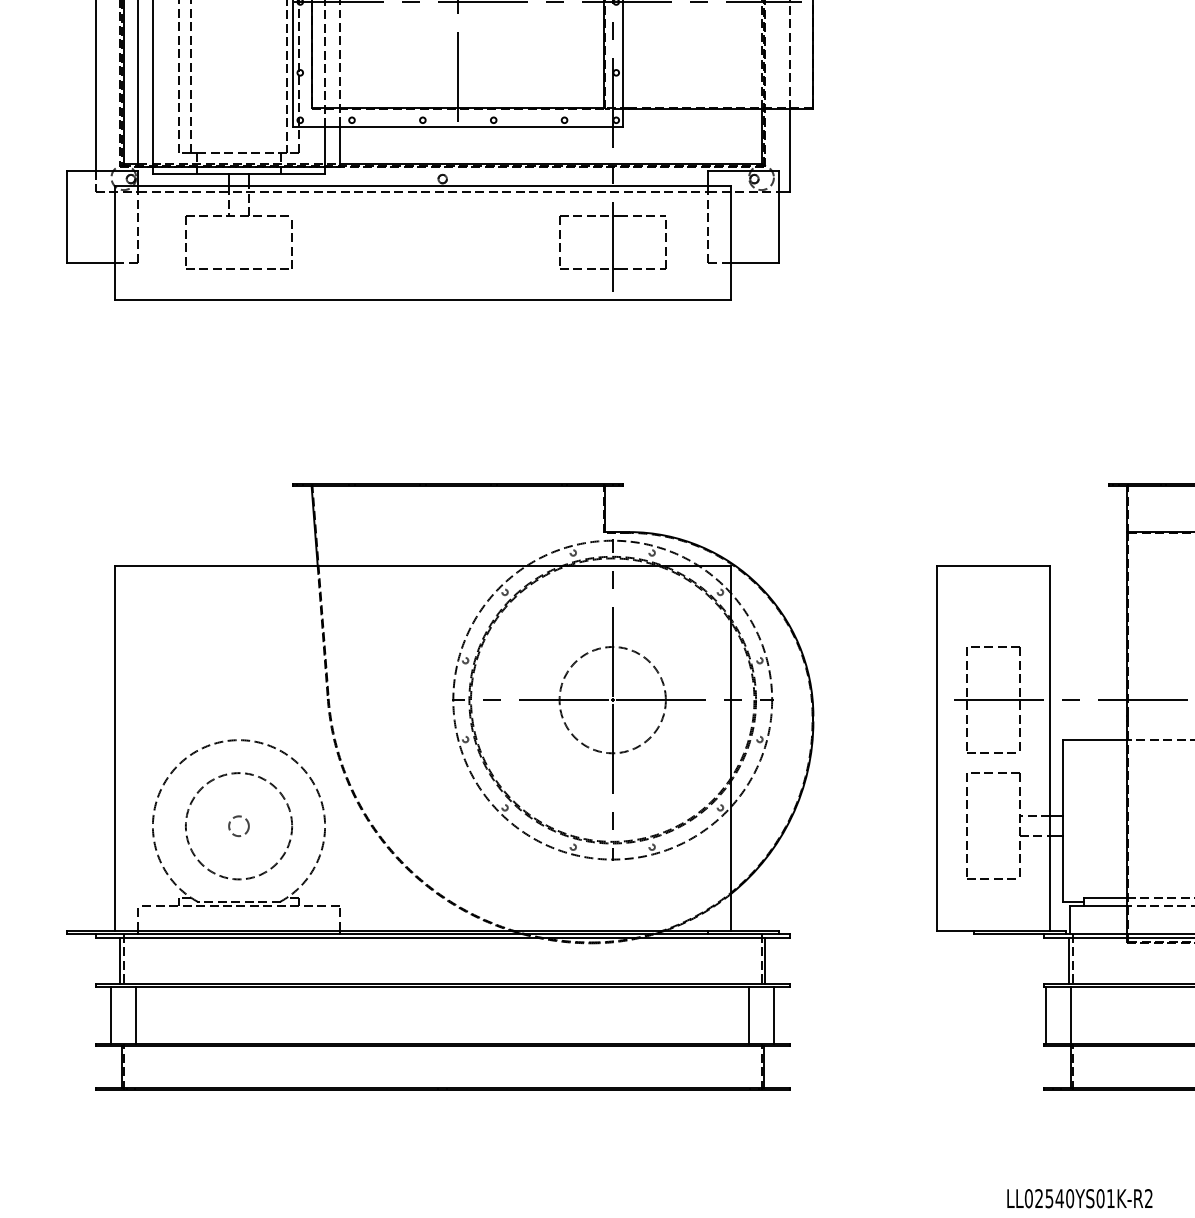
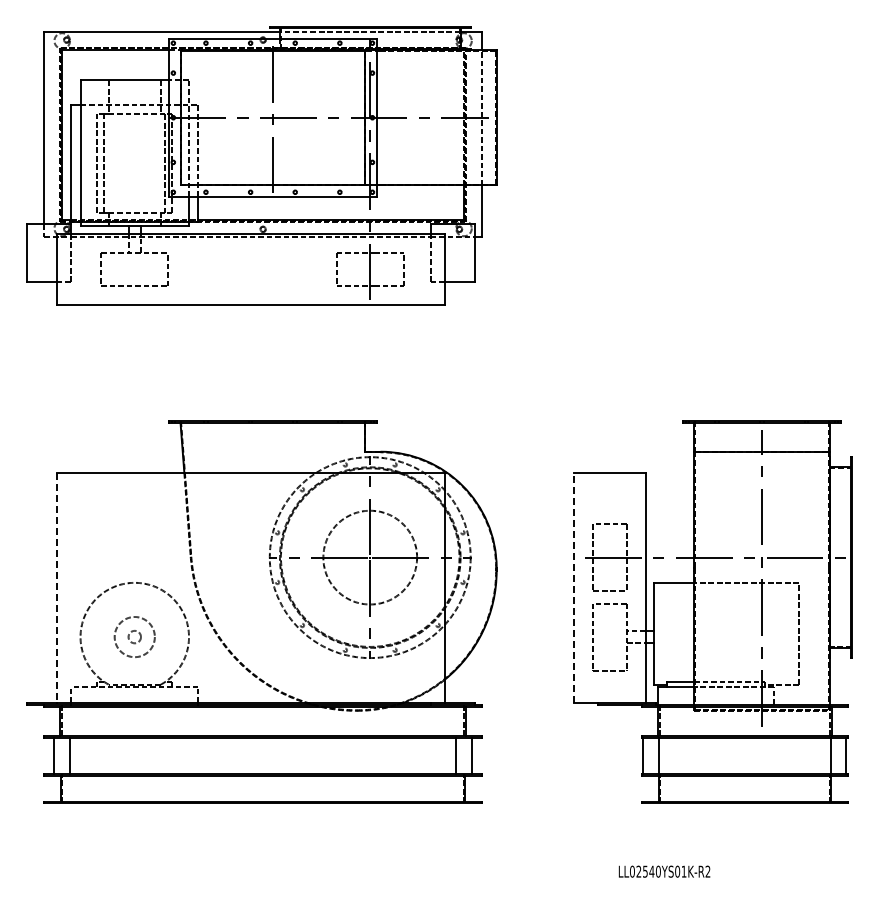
circle: (611, 699) -> (369, 557), size x1.4
line: (114, 747) -> (56, 587), solid -> dashed
line: (936, 747) -> (574, 587), solid -> dashed
circle: (238, 825) -> (134, 636), size x0.6

